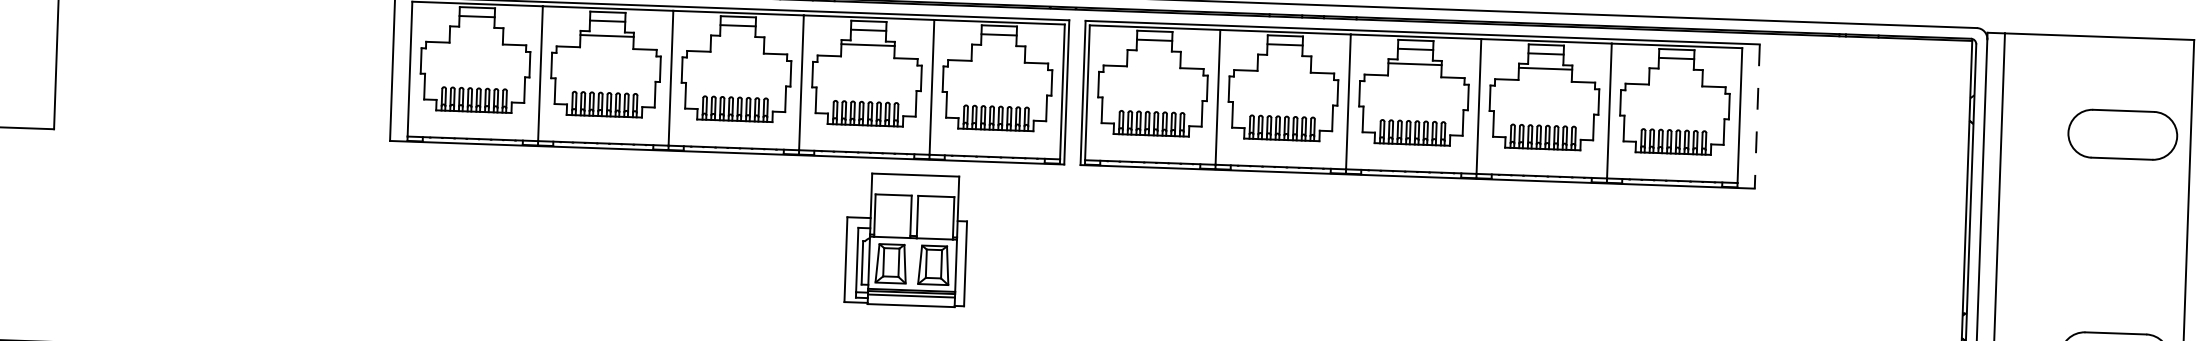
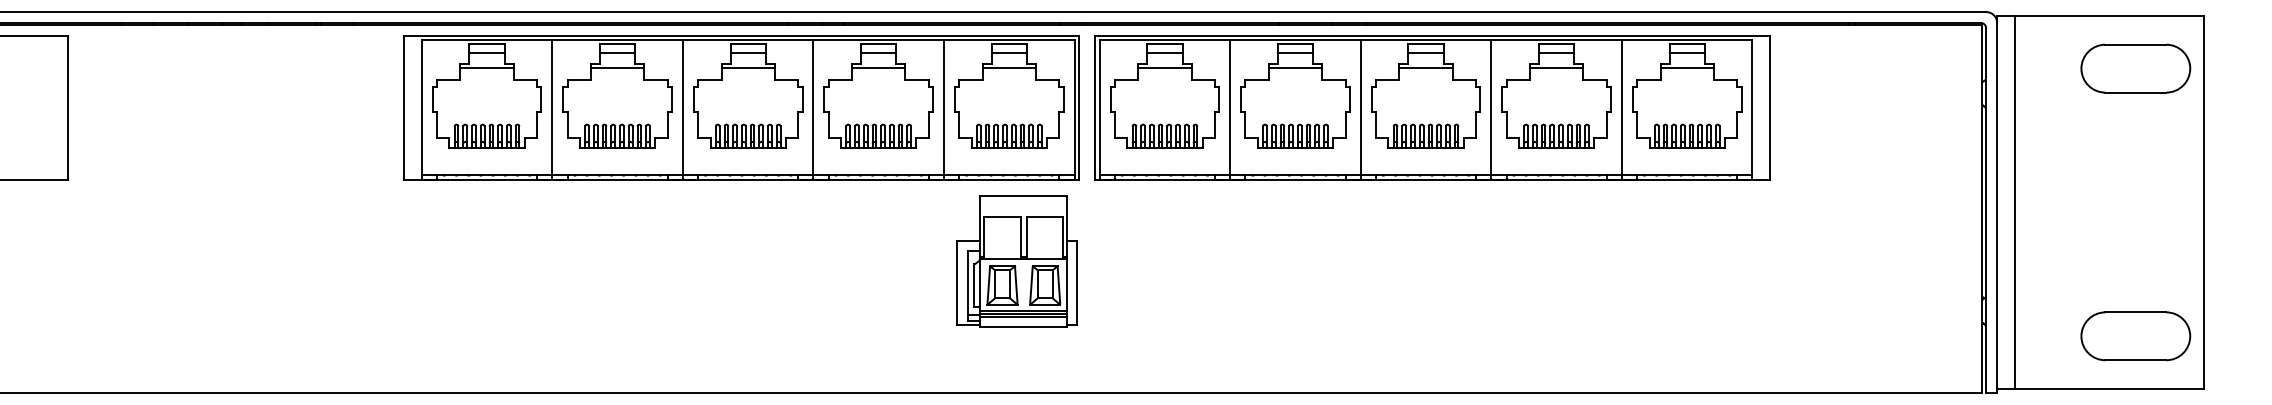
line: (476, 31) -> (486, 67), added
line: (736, 40) -> (747, 67), added
line: (997, 49) -> (1008, 67), added
line: (1153, 54) -> (1164, 67), added
line: (1284, 59) -> (1295, 67), added
line: (1675, 72) -> (1686, 67), added
line: (1756, 116) -> (1769, 108), dashed -> solid
part: (2122, 134) -> (2135, 68), moved
part: (906, 240) -> (1016, 261), moved

